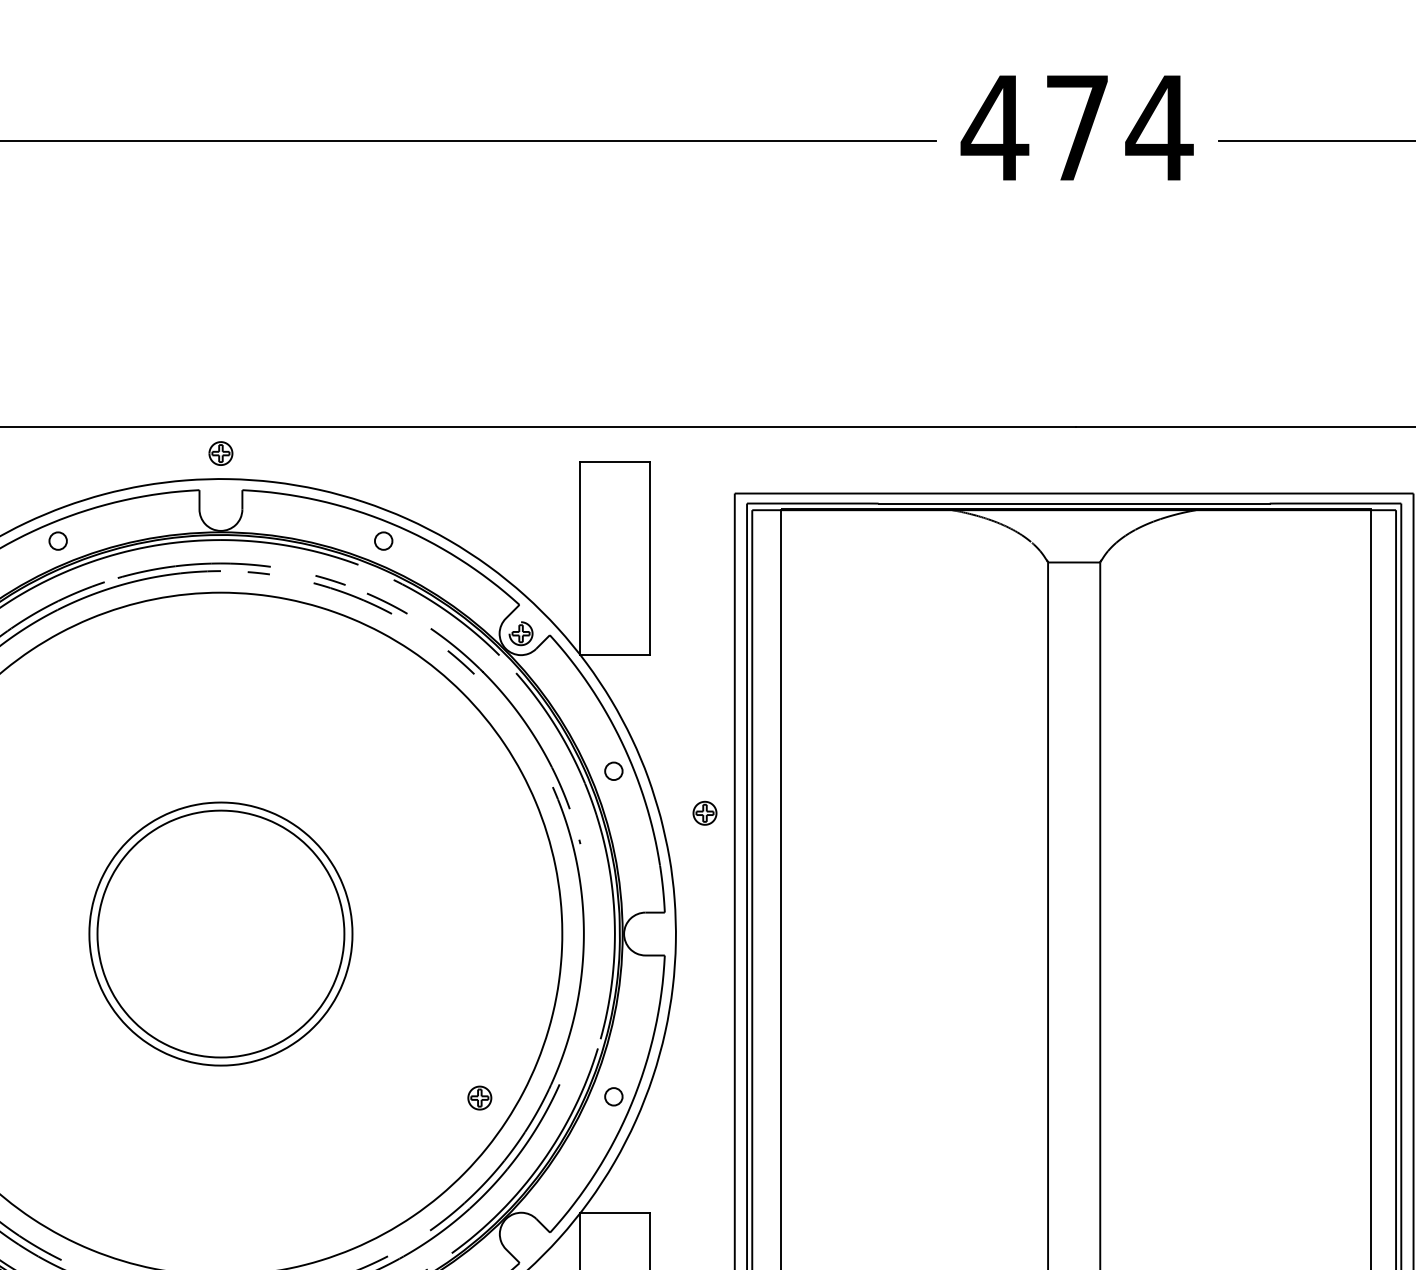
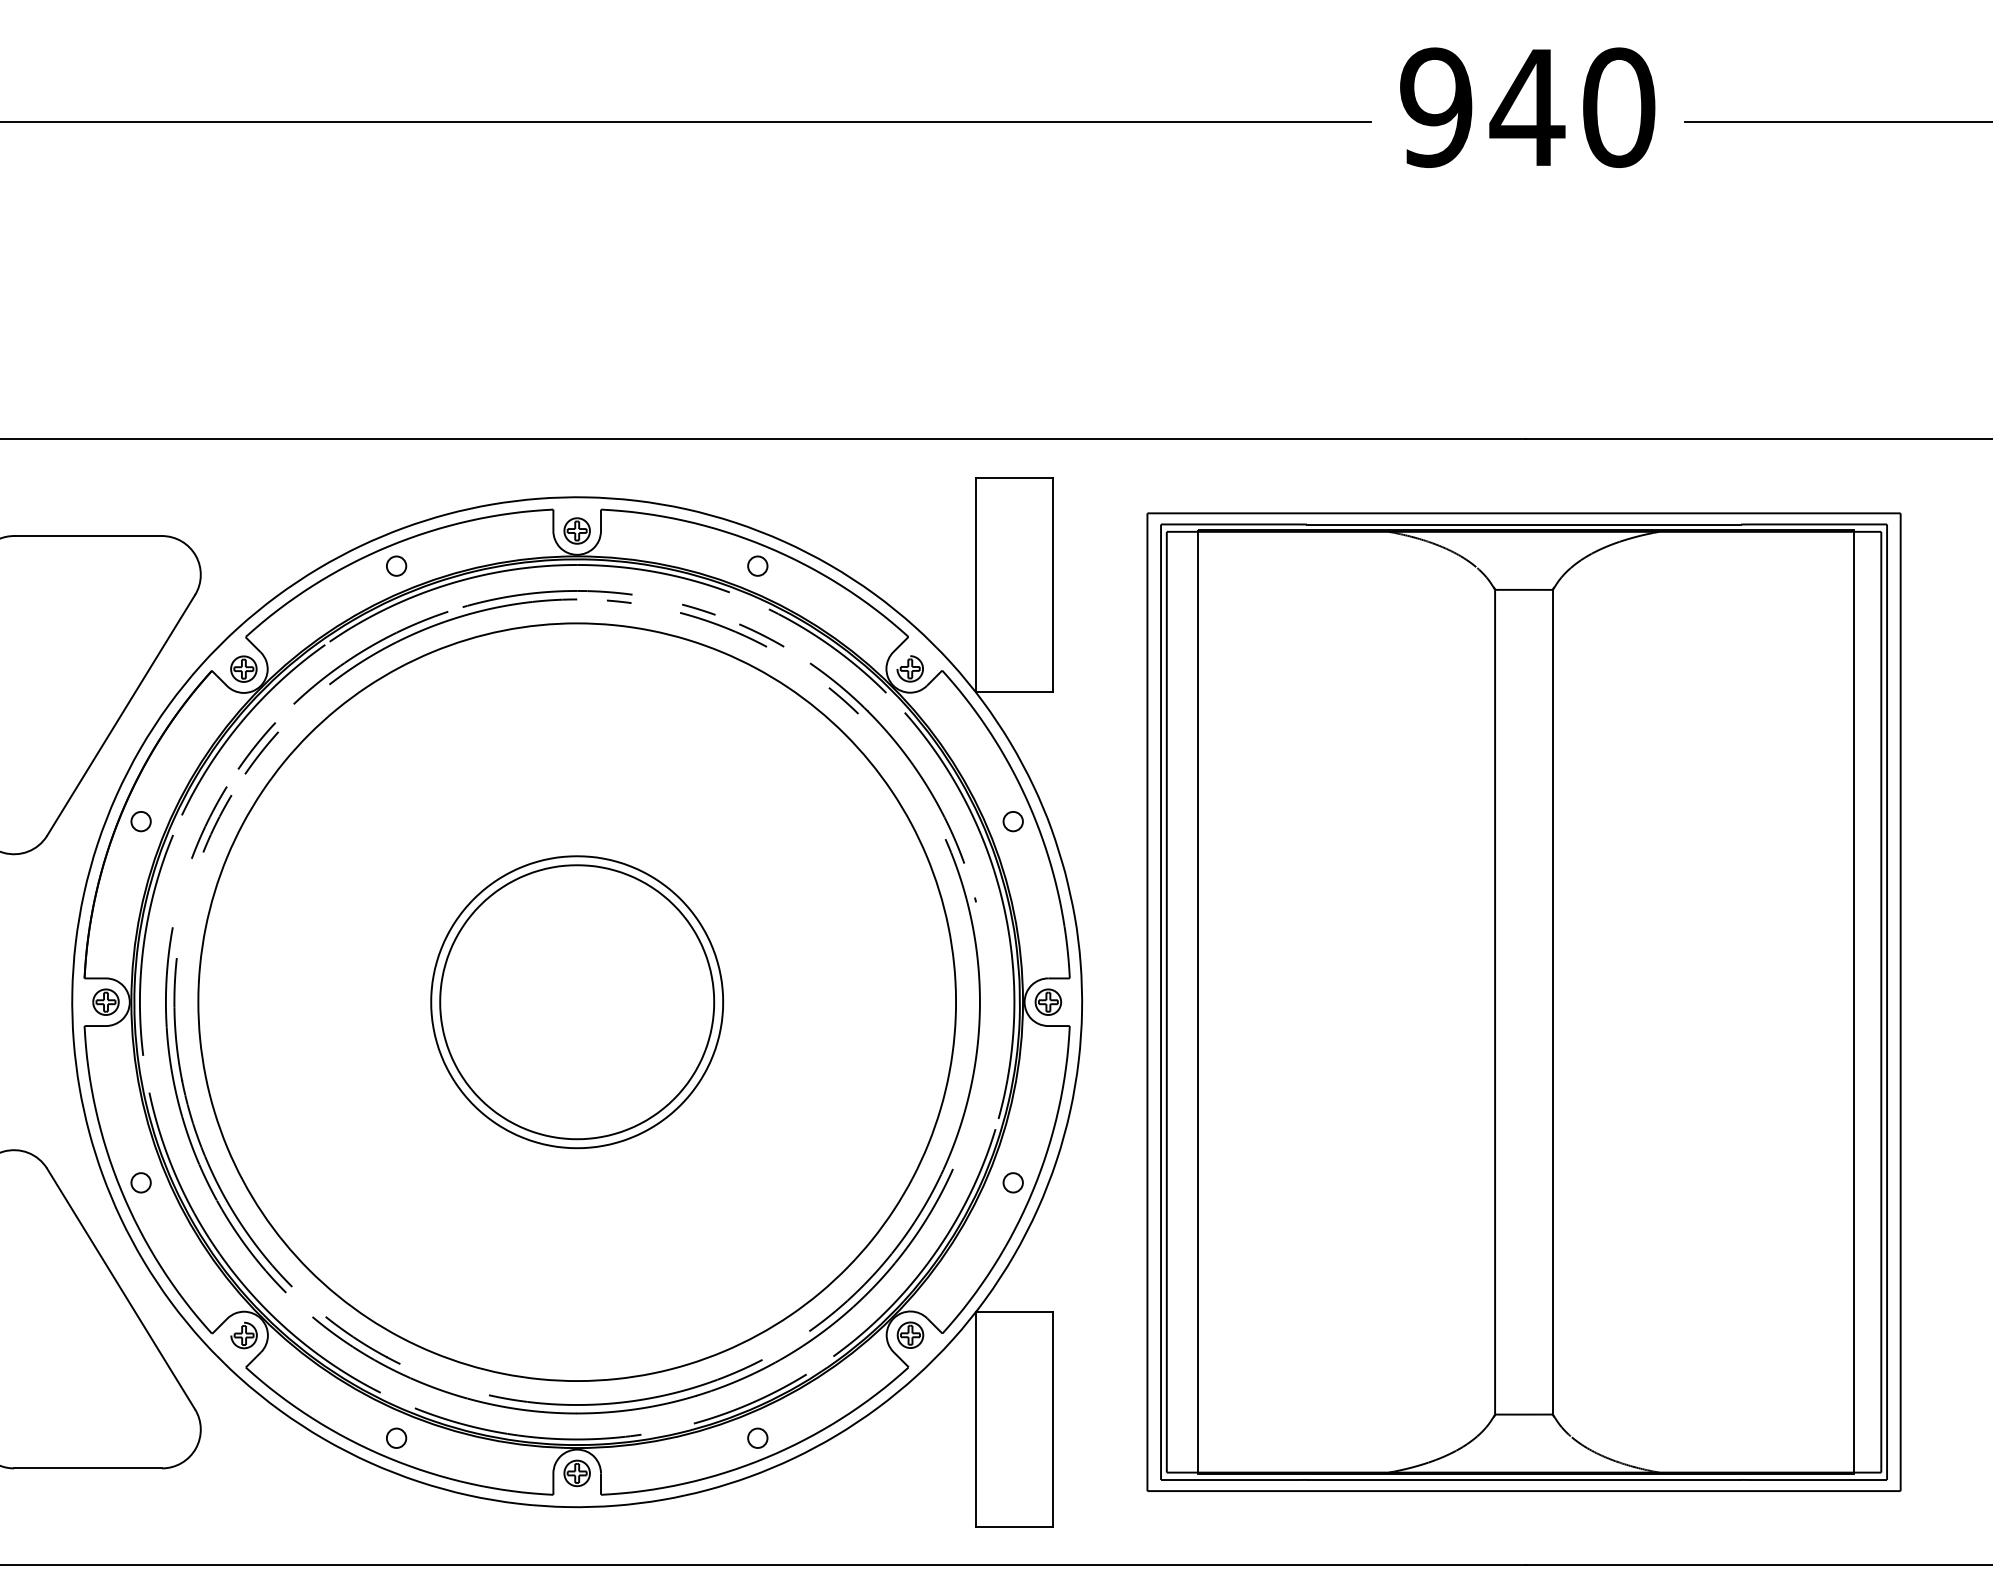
text: (1077, 127) -> (1527, 107), 474 -> 940
part: (220, 453) -> (576, 530), moved
part: (705, 812) -> (1048, 1001), moved
part: (479, 1097) -> (910, 1334), moved

